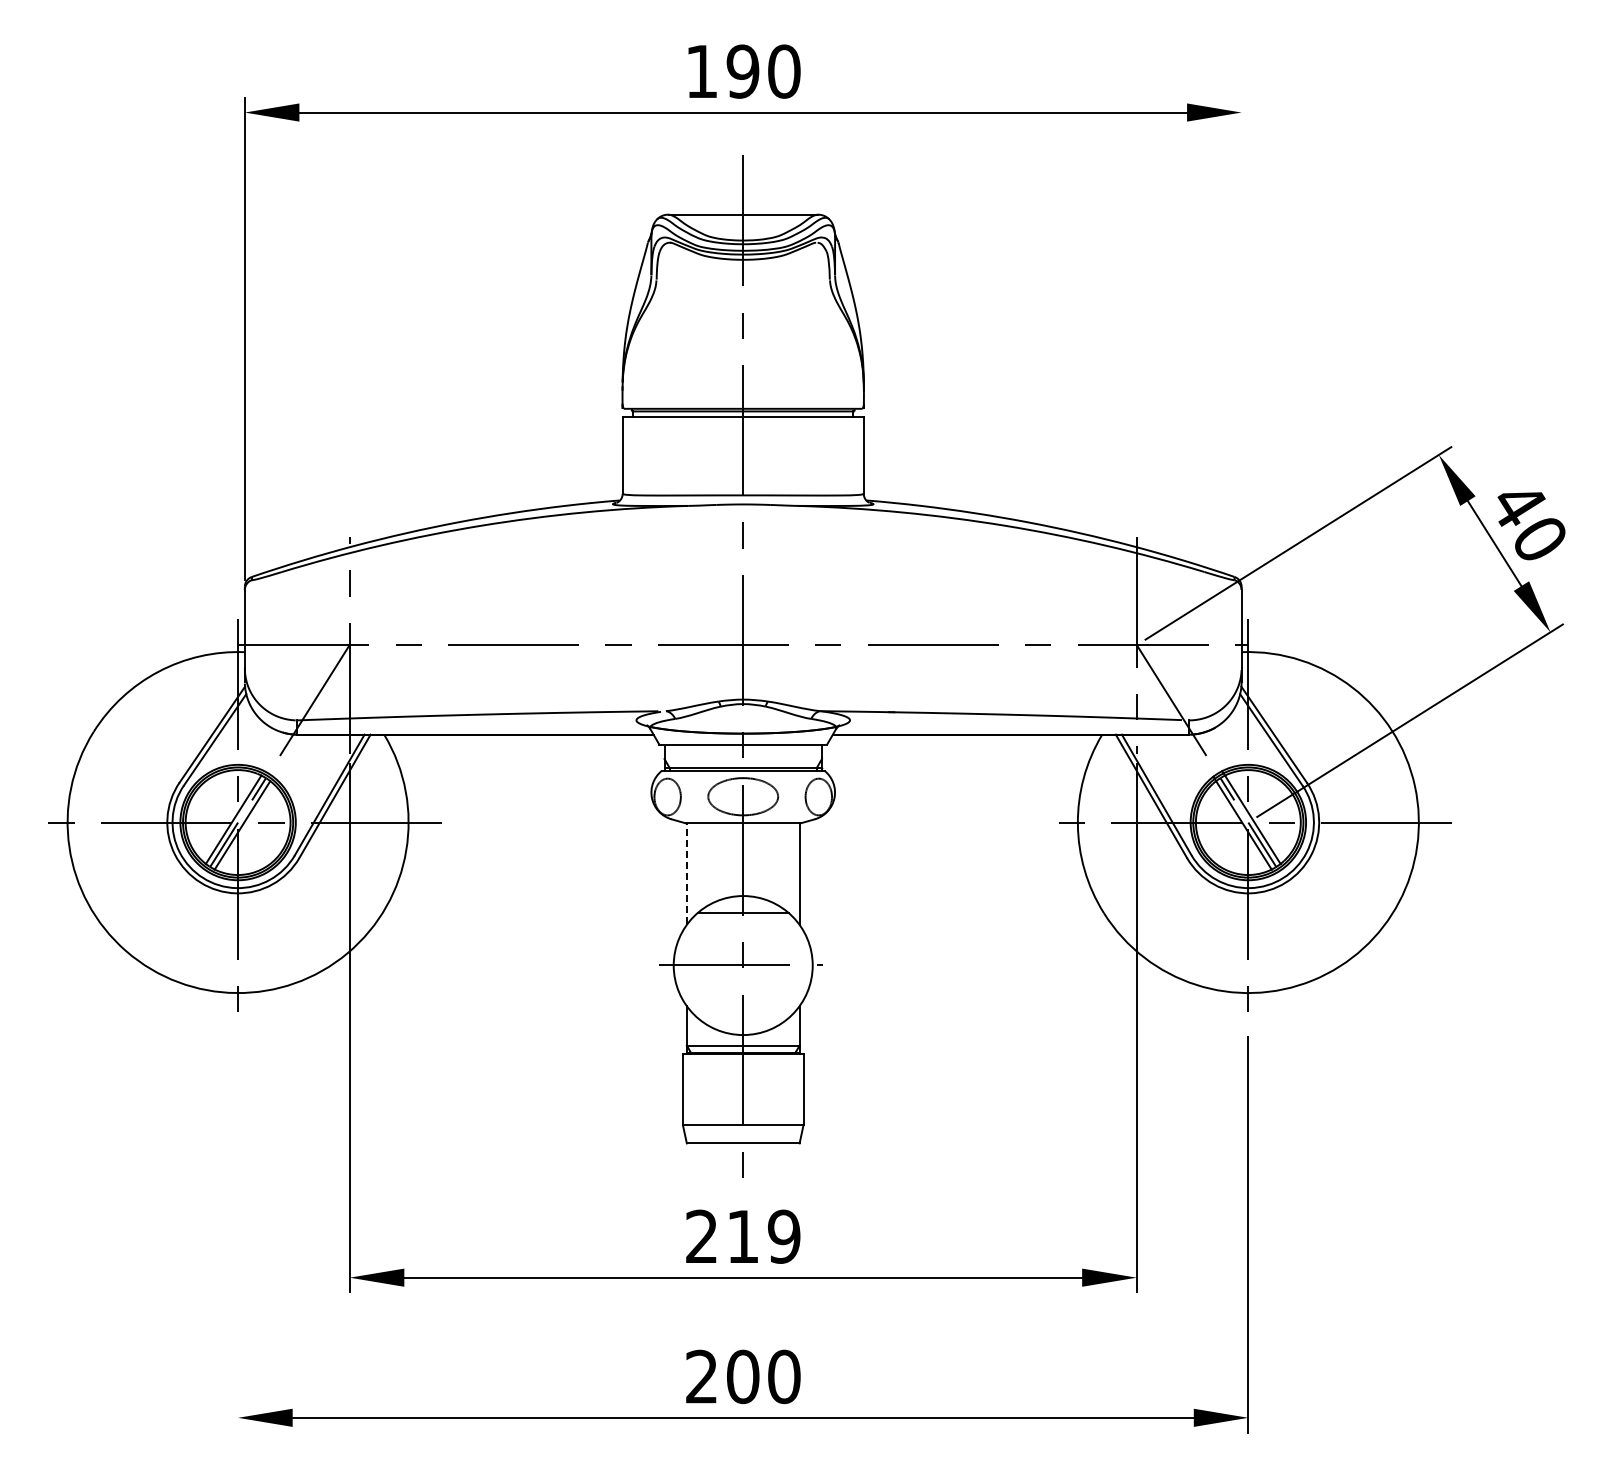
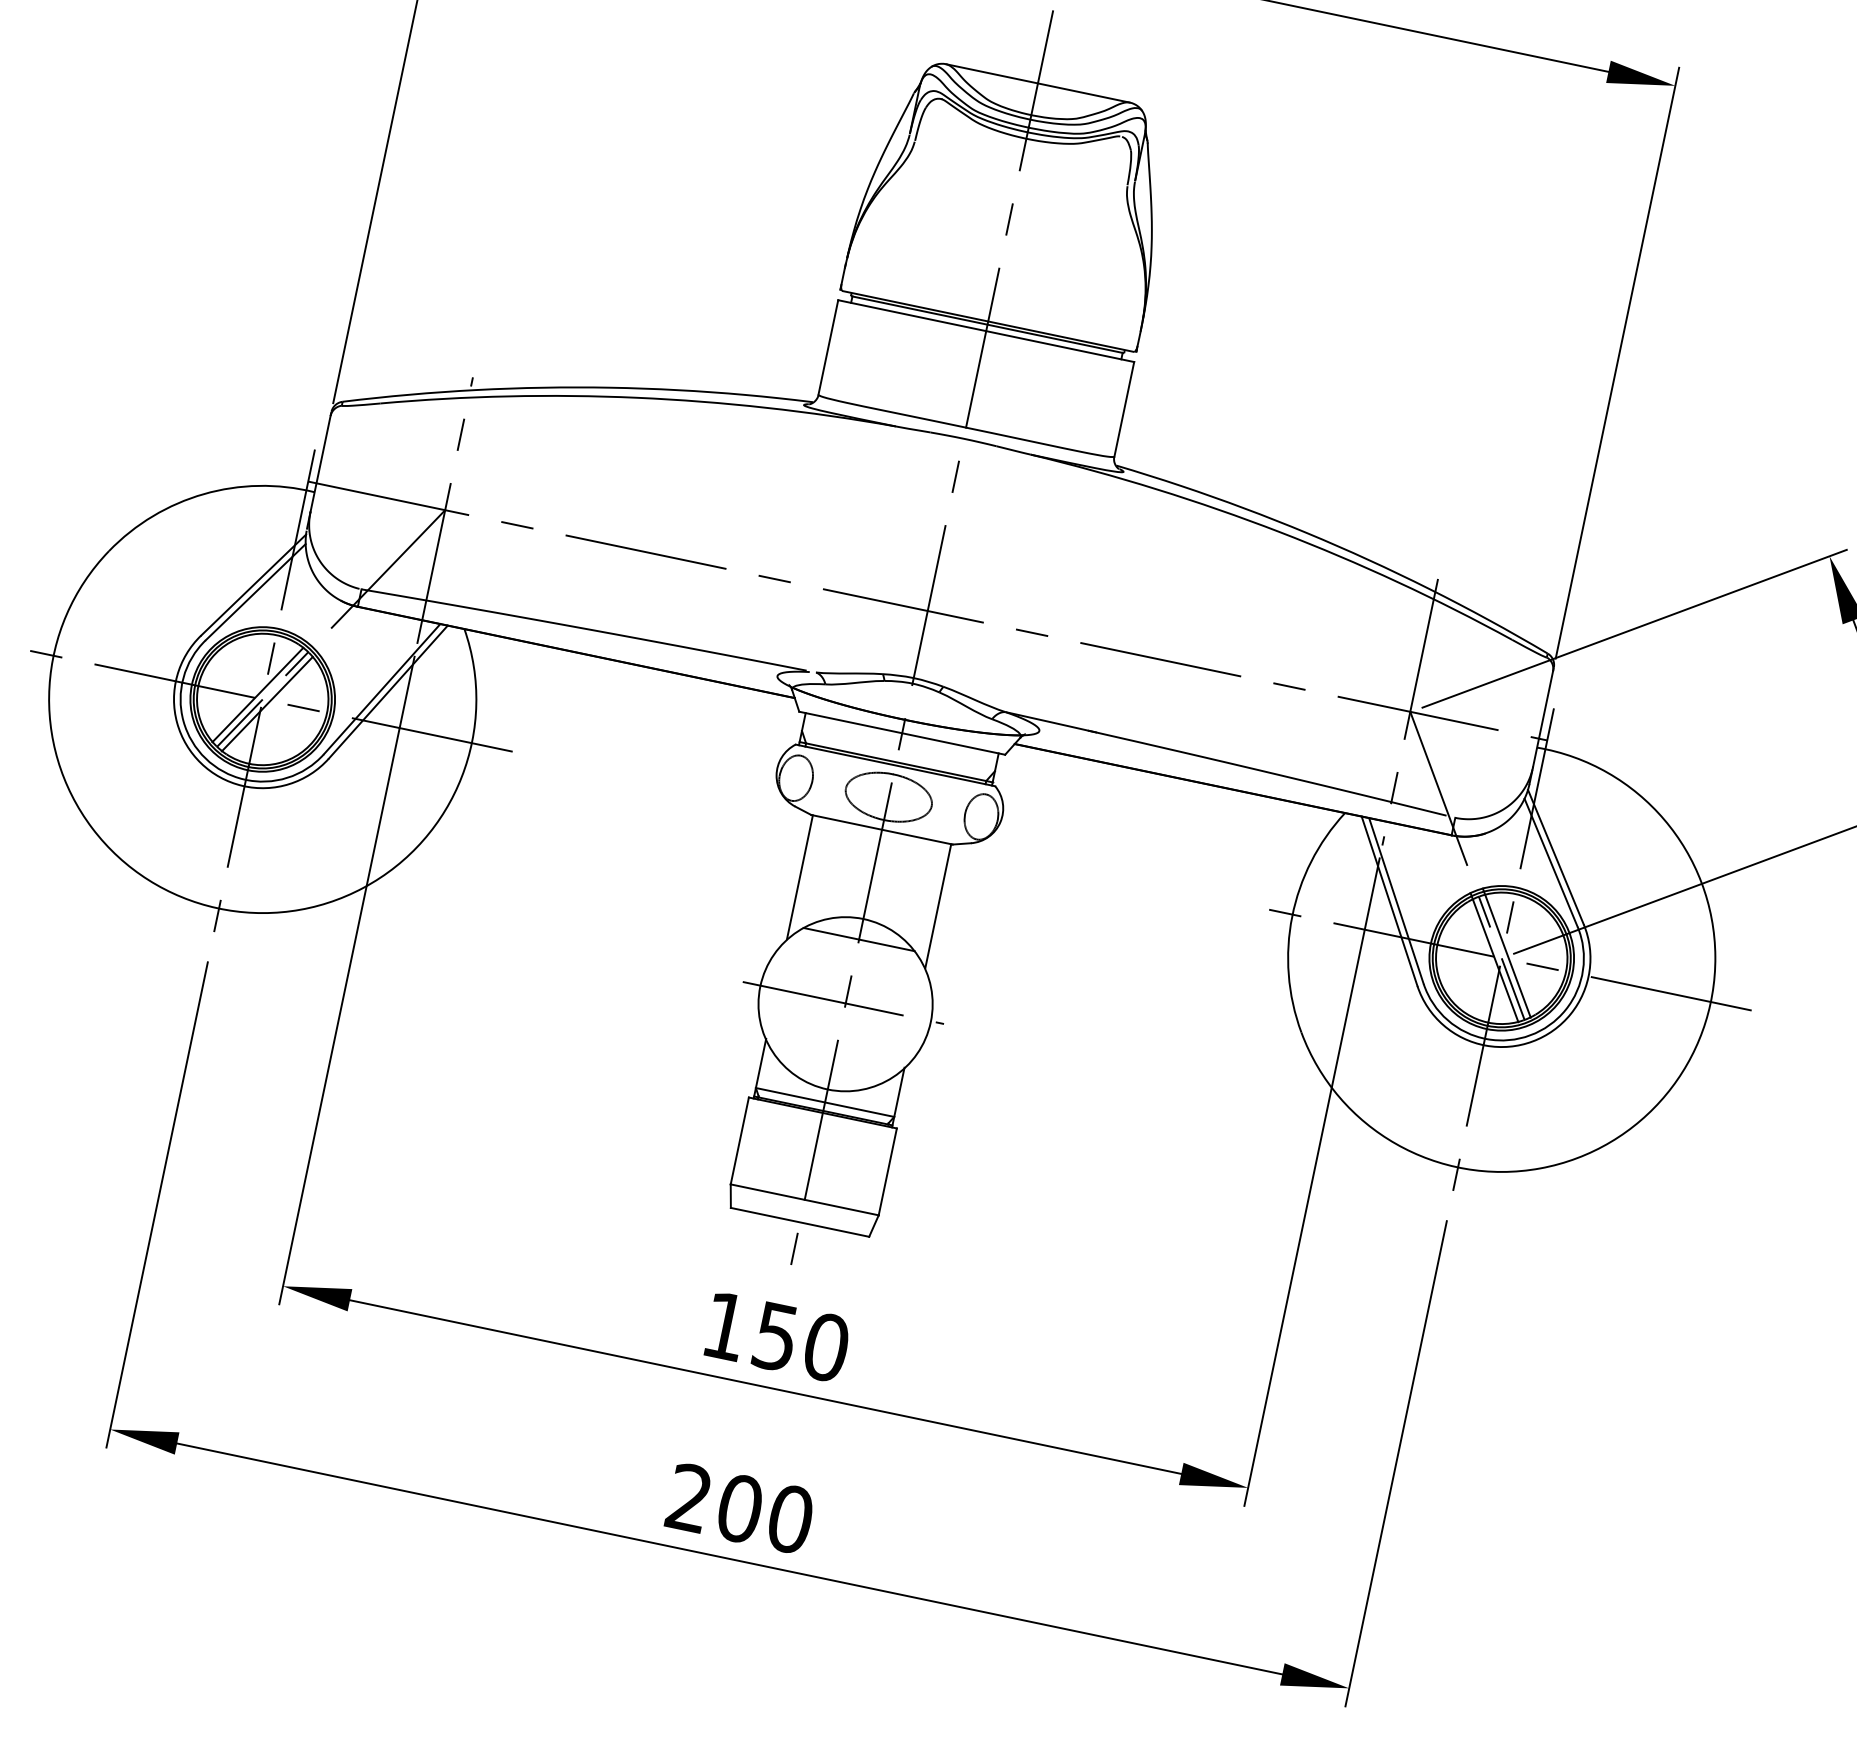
line: (1241, 338) -> (1617, 362), added
line: (686, 873) -> (799, 876), dashed -> solid
line: (238, 1234) -> (157, 1204), added
text: (743, 1236) -> (776, 1336), 219 -> 150

